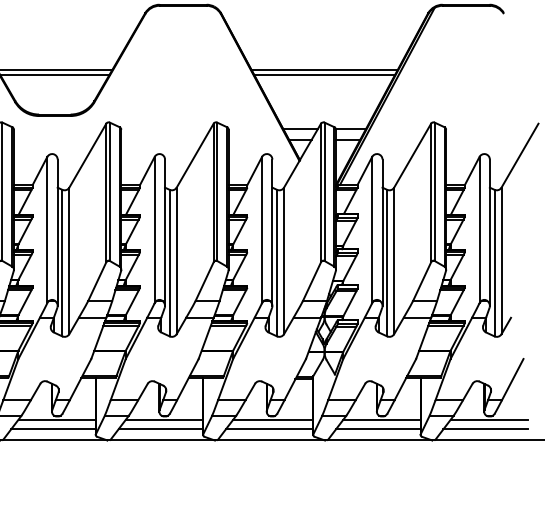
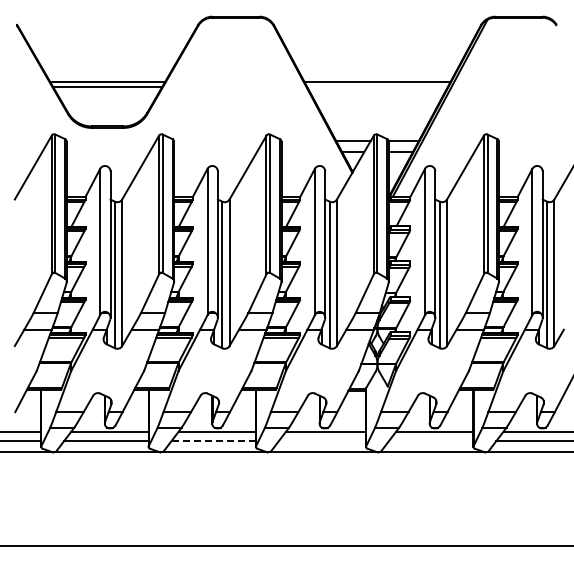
line: (324, 74) -> (377, 86), removed
line: (160, 429) -> (213, 441), solid -> dashed
line: (269, 429) -> (322, 441), removed
line: (377, 429) -> (430, 441), removed

